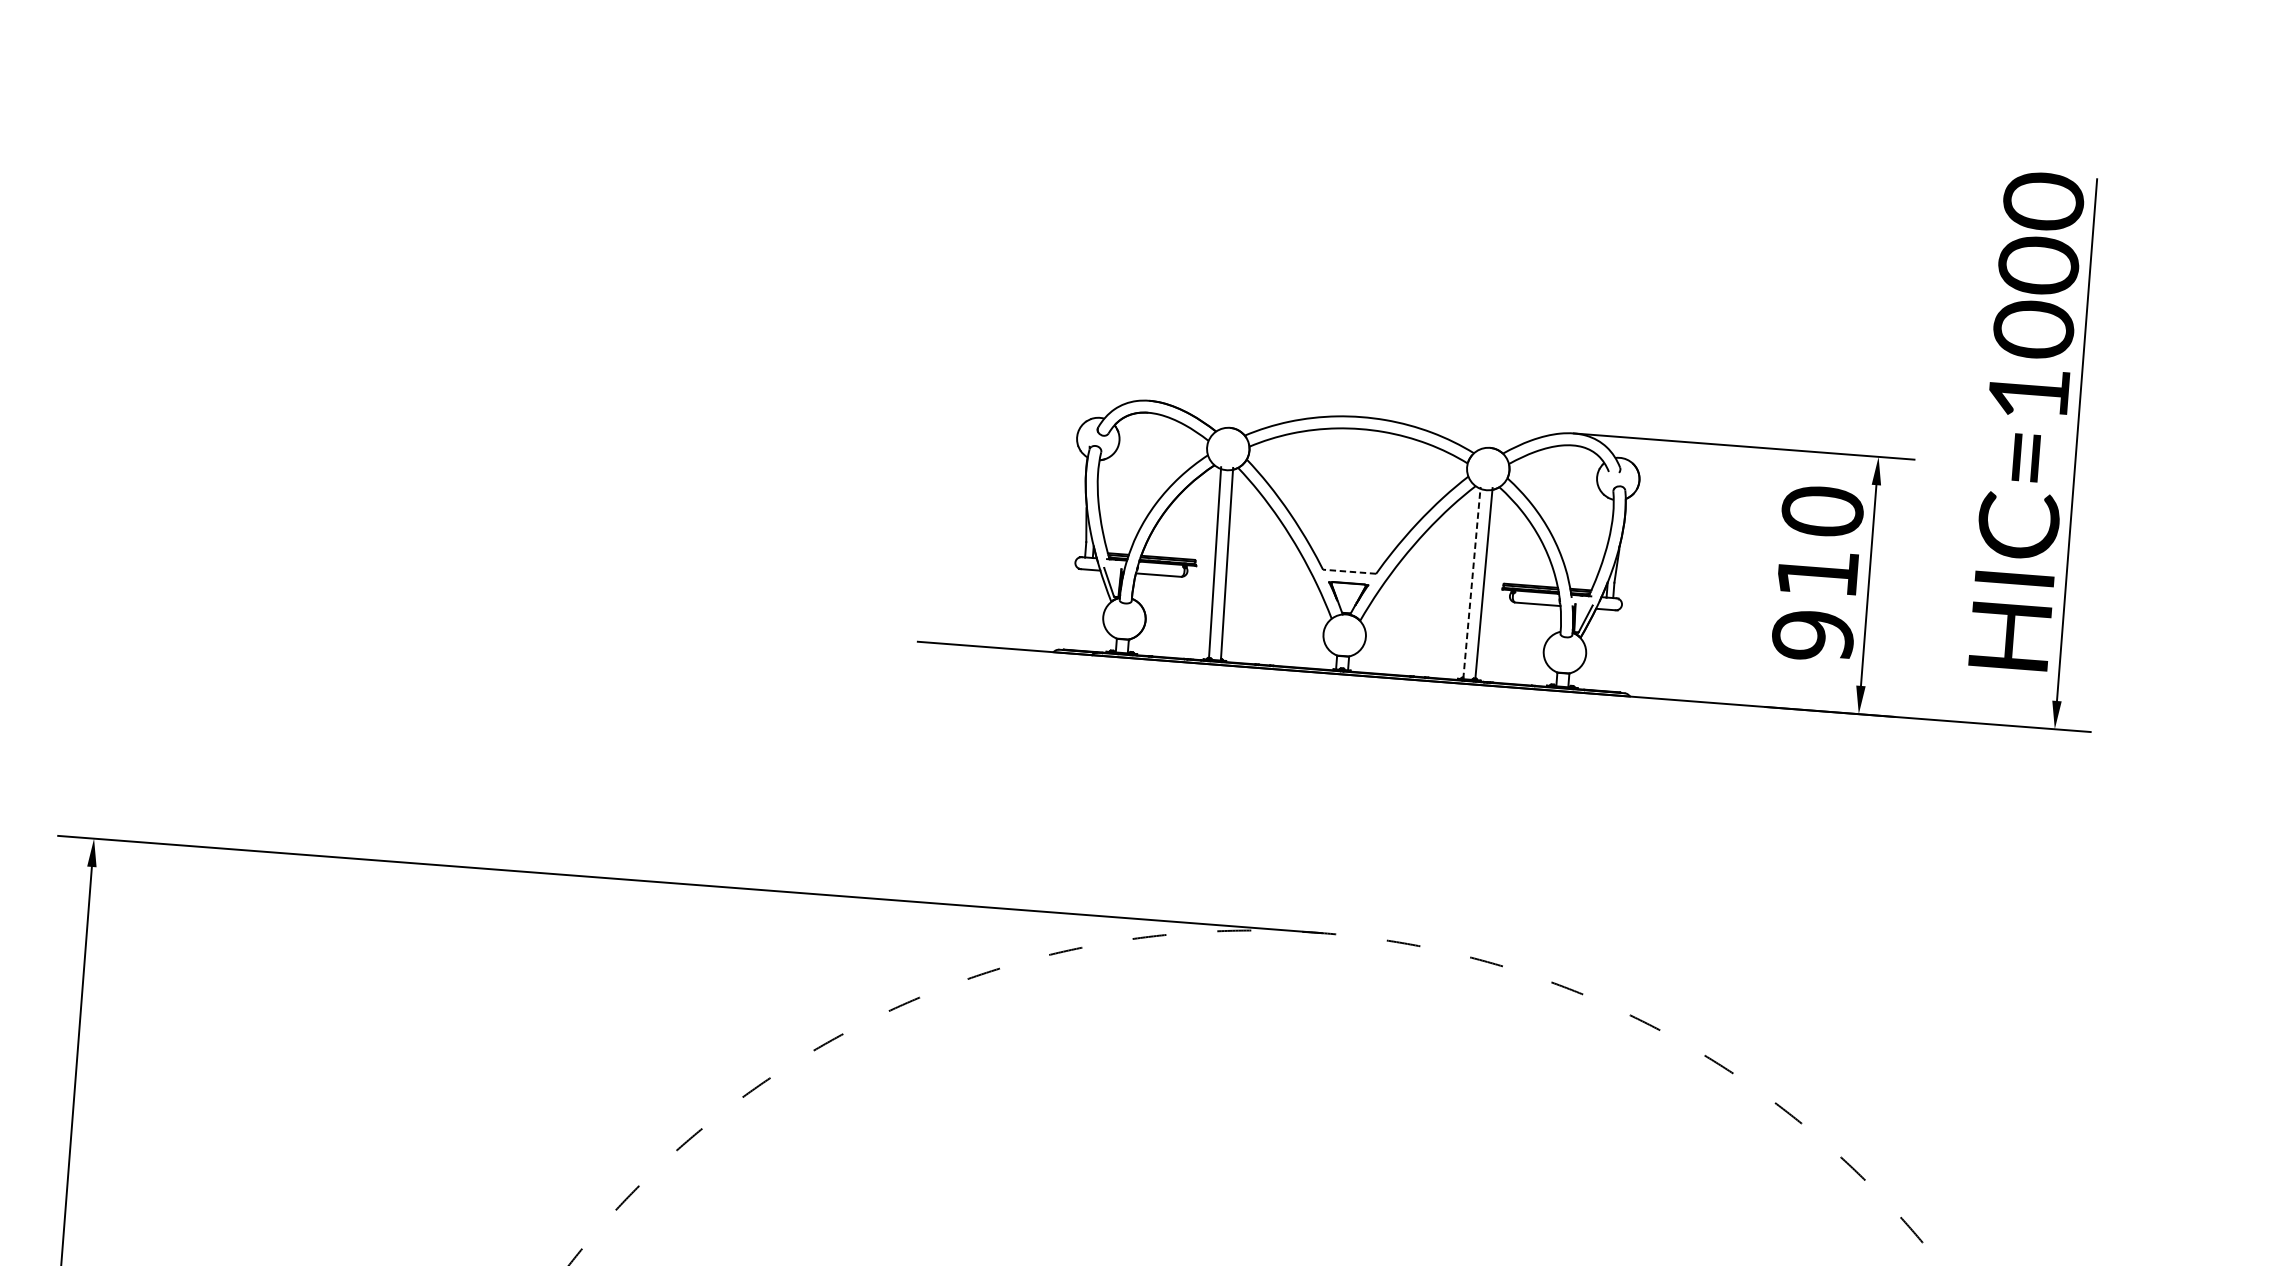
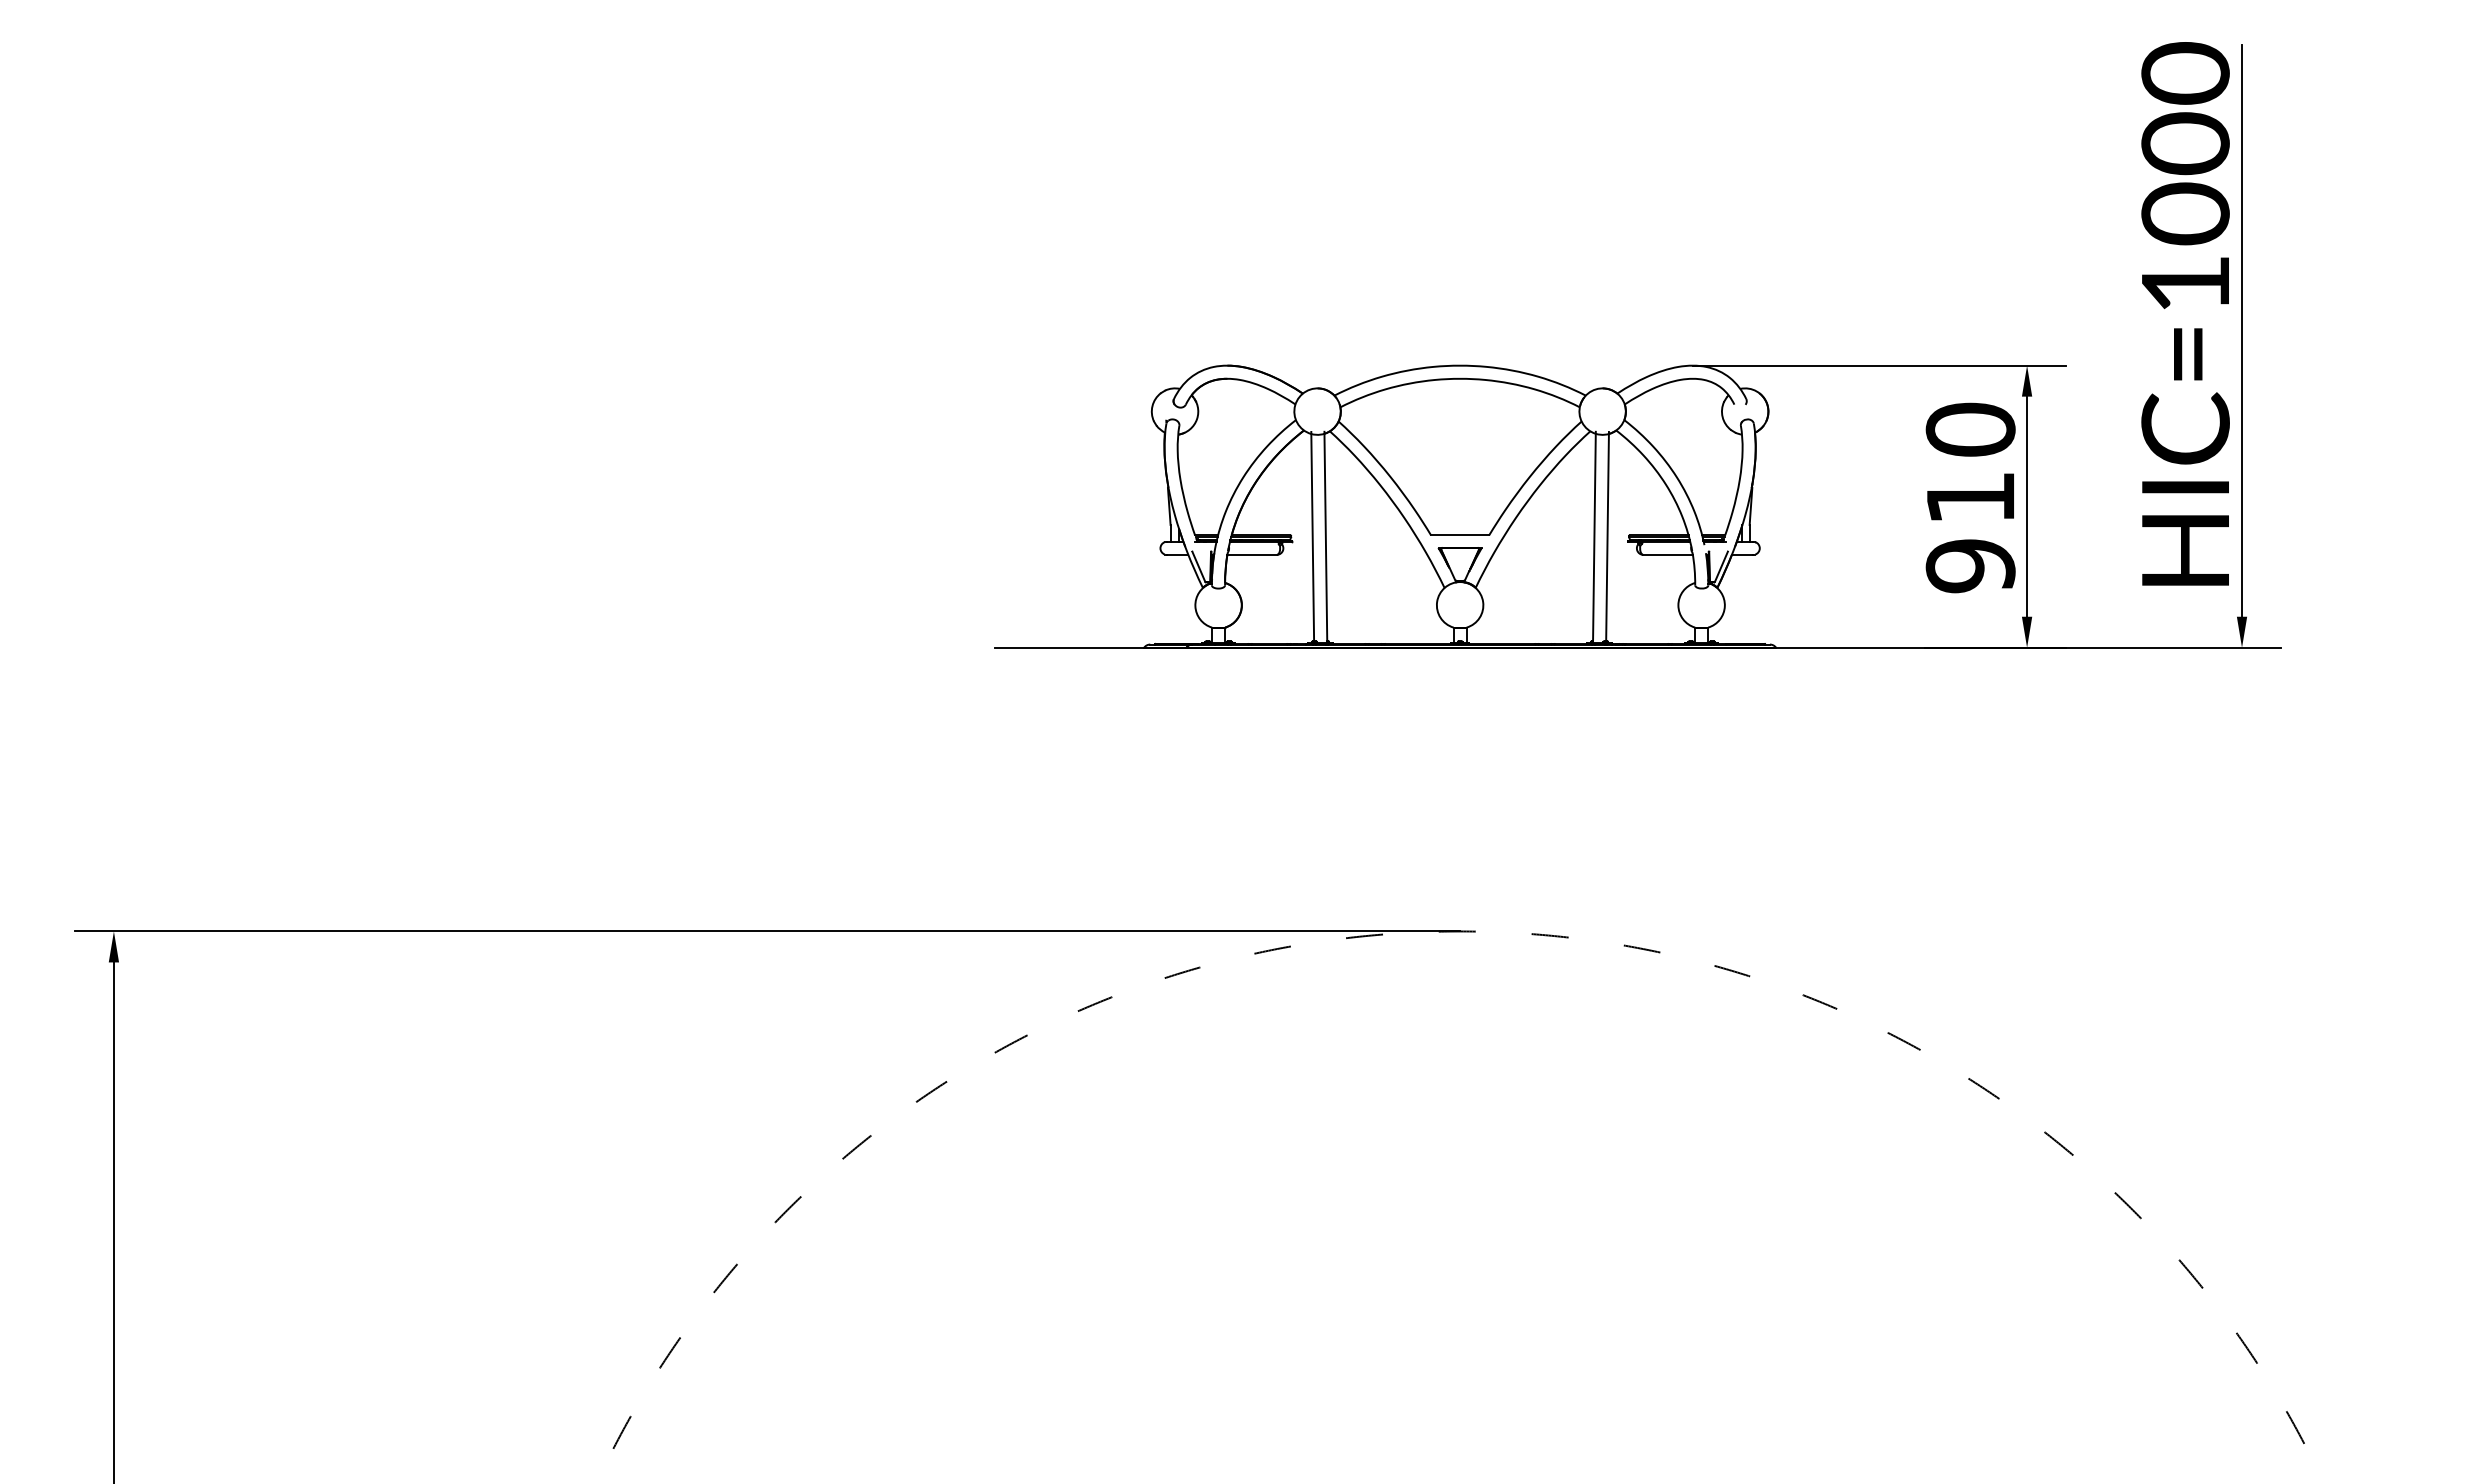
line: (1349, 571) -> (1459, 535), dashed -> solid
line: (1472, 583) -> (1594, 537), dashed -> solid

